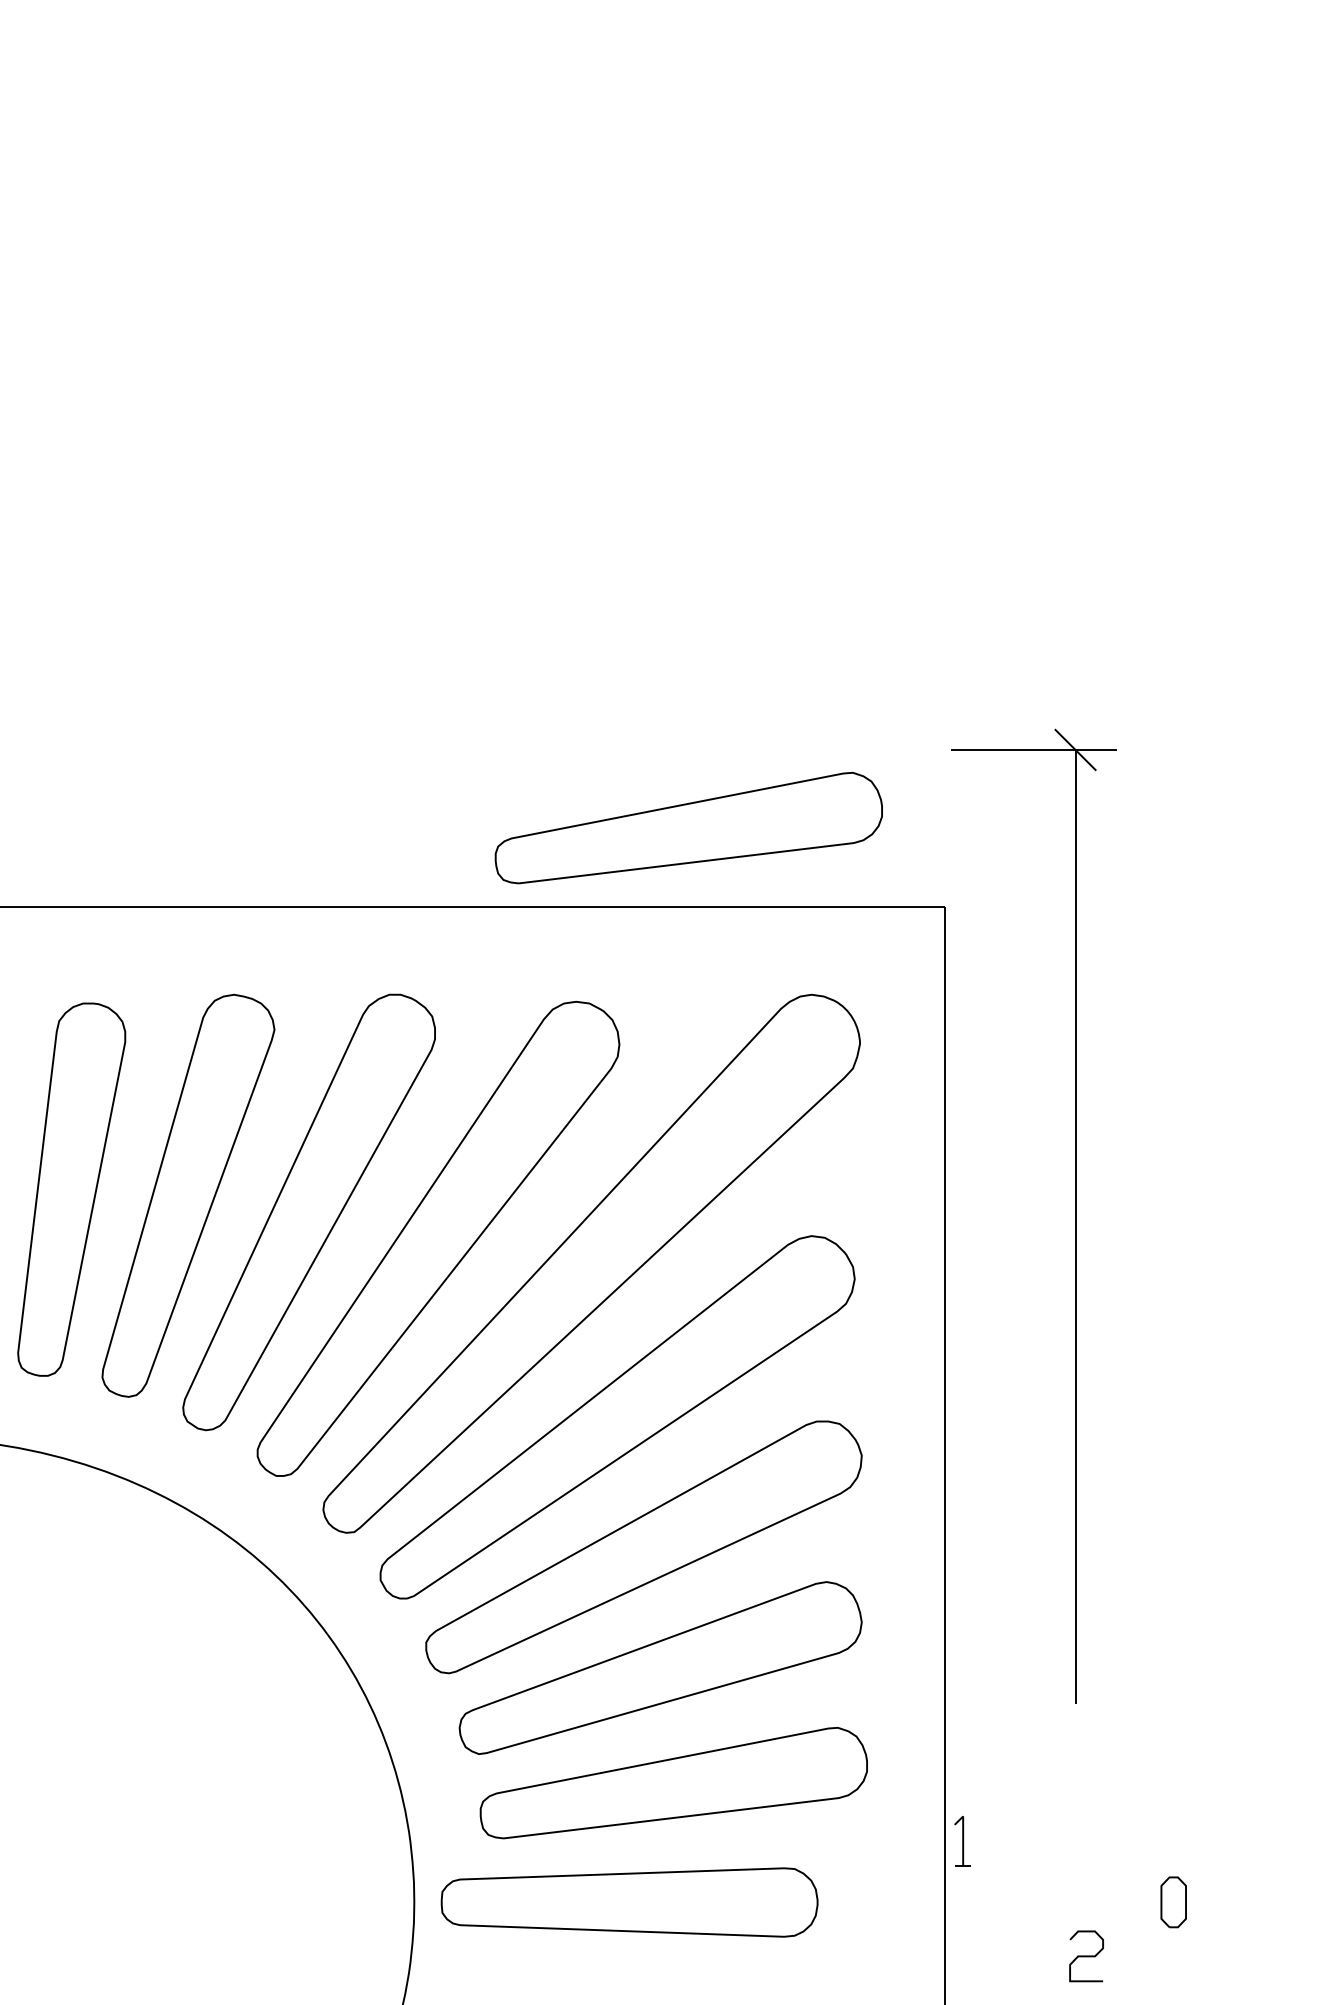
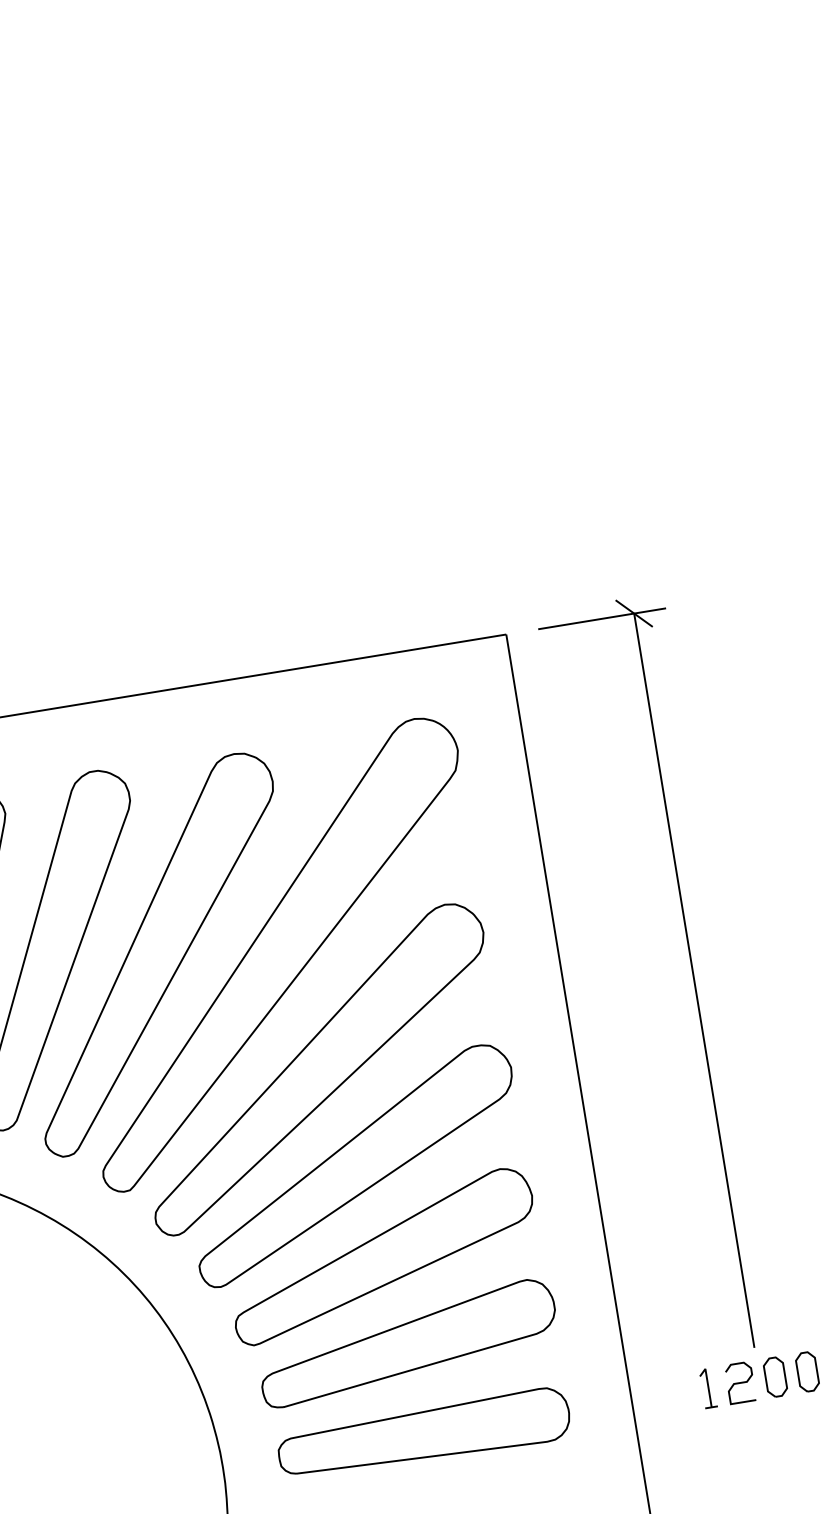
part: (688, 827) -> (298, 605), removed
part: (1075, 1215) -> (692, 971), moved
part: (962, 1841) -> (708, 1388), moved
part: (629, 1902) -> (424, 1434), moved
part: (1131, 1902) -> (775, 1377), added
curve: (1086, 1956) -> (740, 1383), moved

